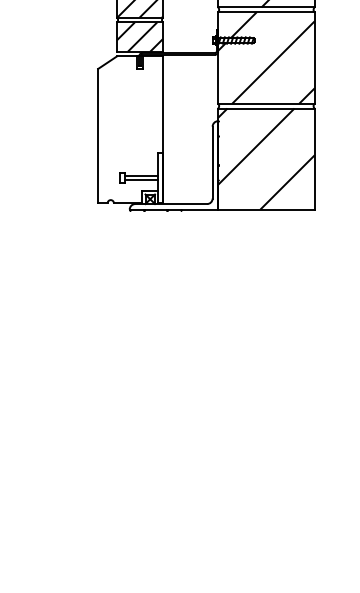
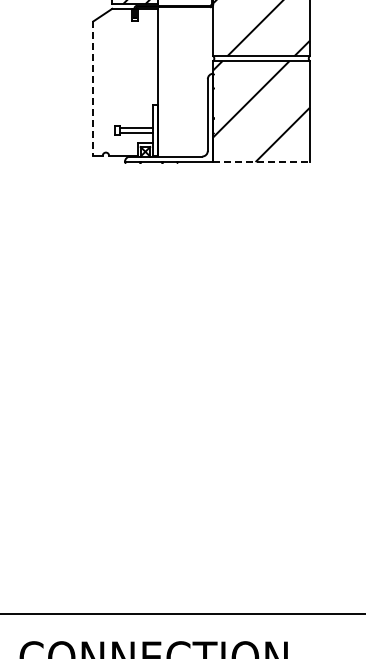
line: (98, 137) -> (93, 89), solid -> dashed
line: (267, 210) -> (262, 162), solid -> dashed

